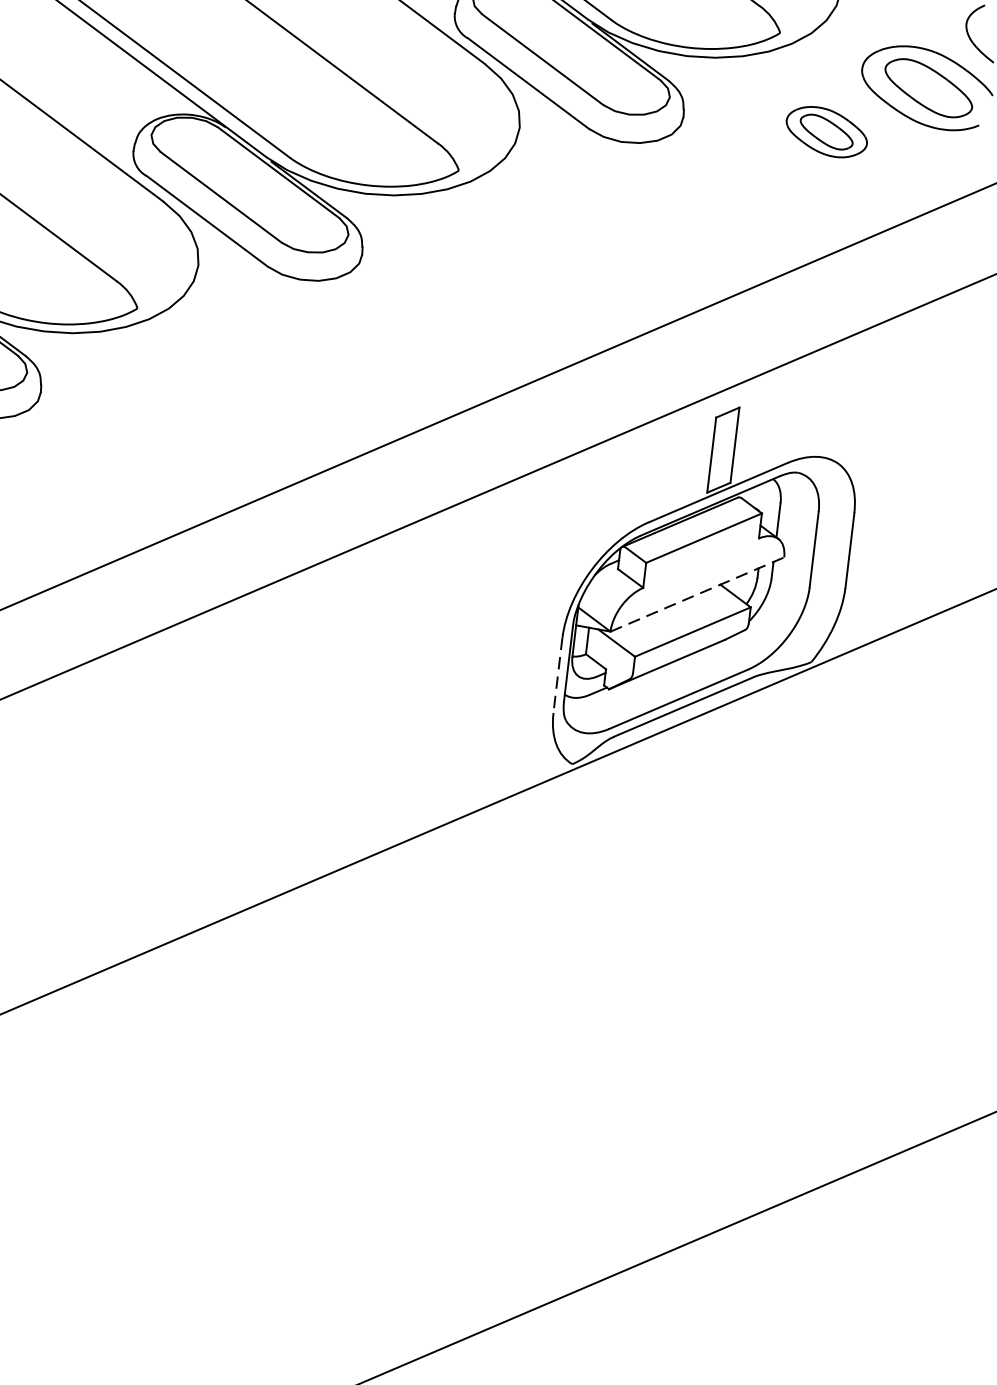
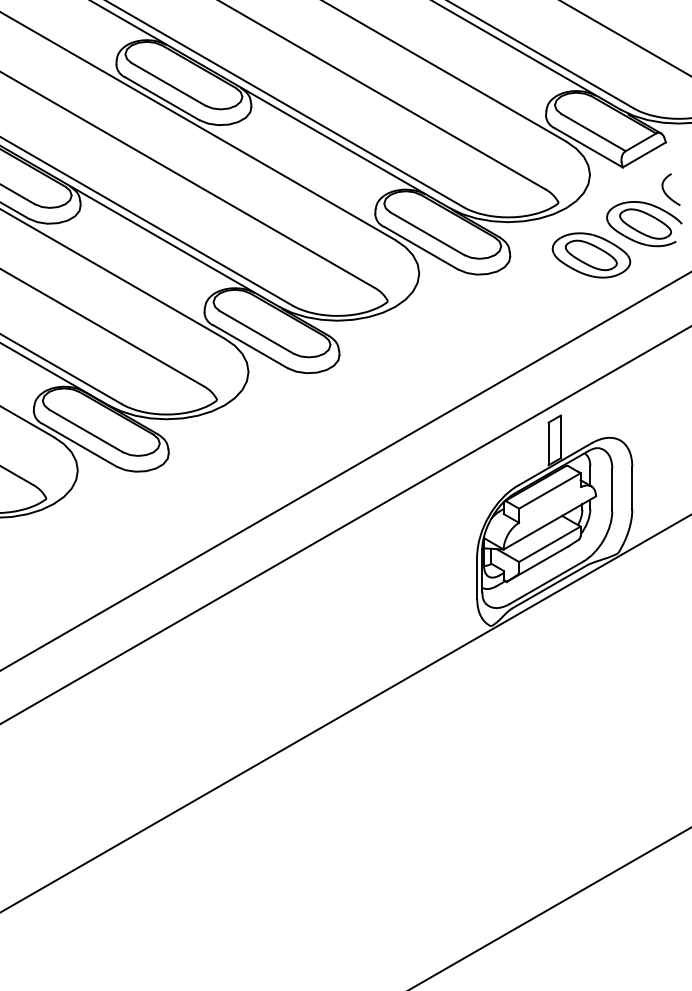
part: (826, 132) -> (591, 255), size x1.67
line: (698, 593) -> (550, 522), dashed -> solid
line: (558, 677) -> (477, 578), dashed -> solid

